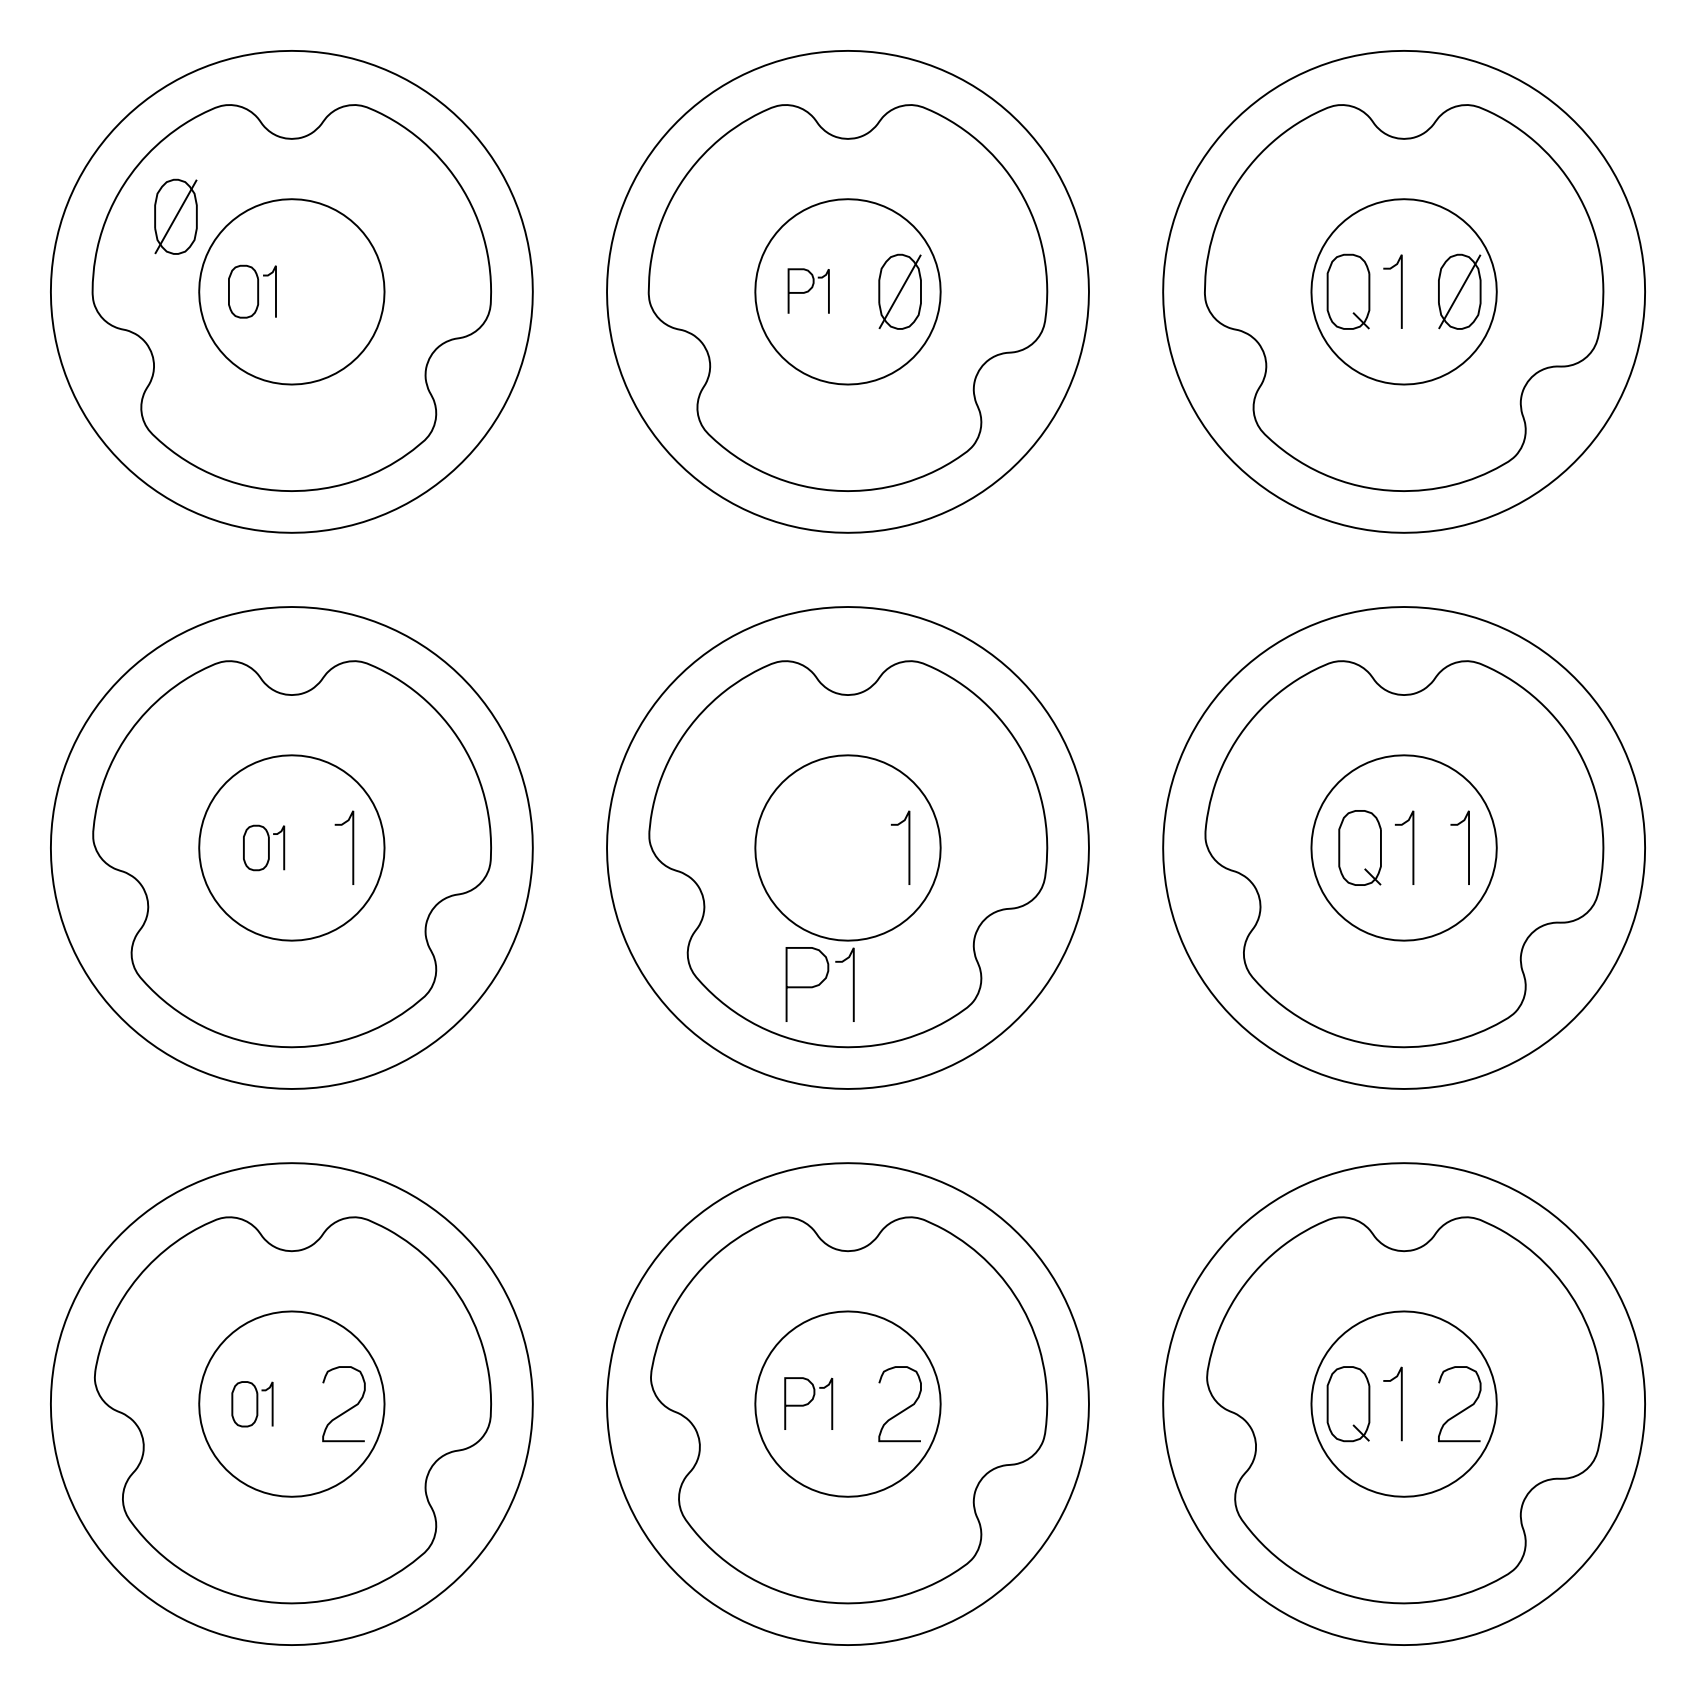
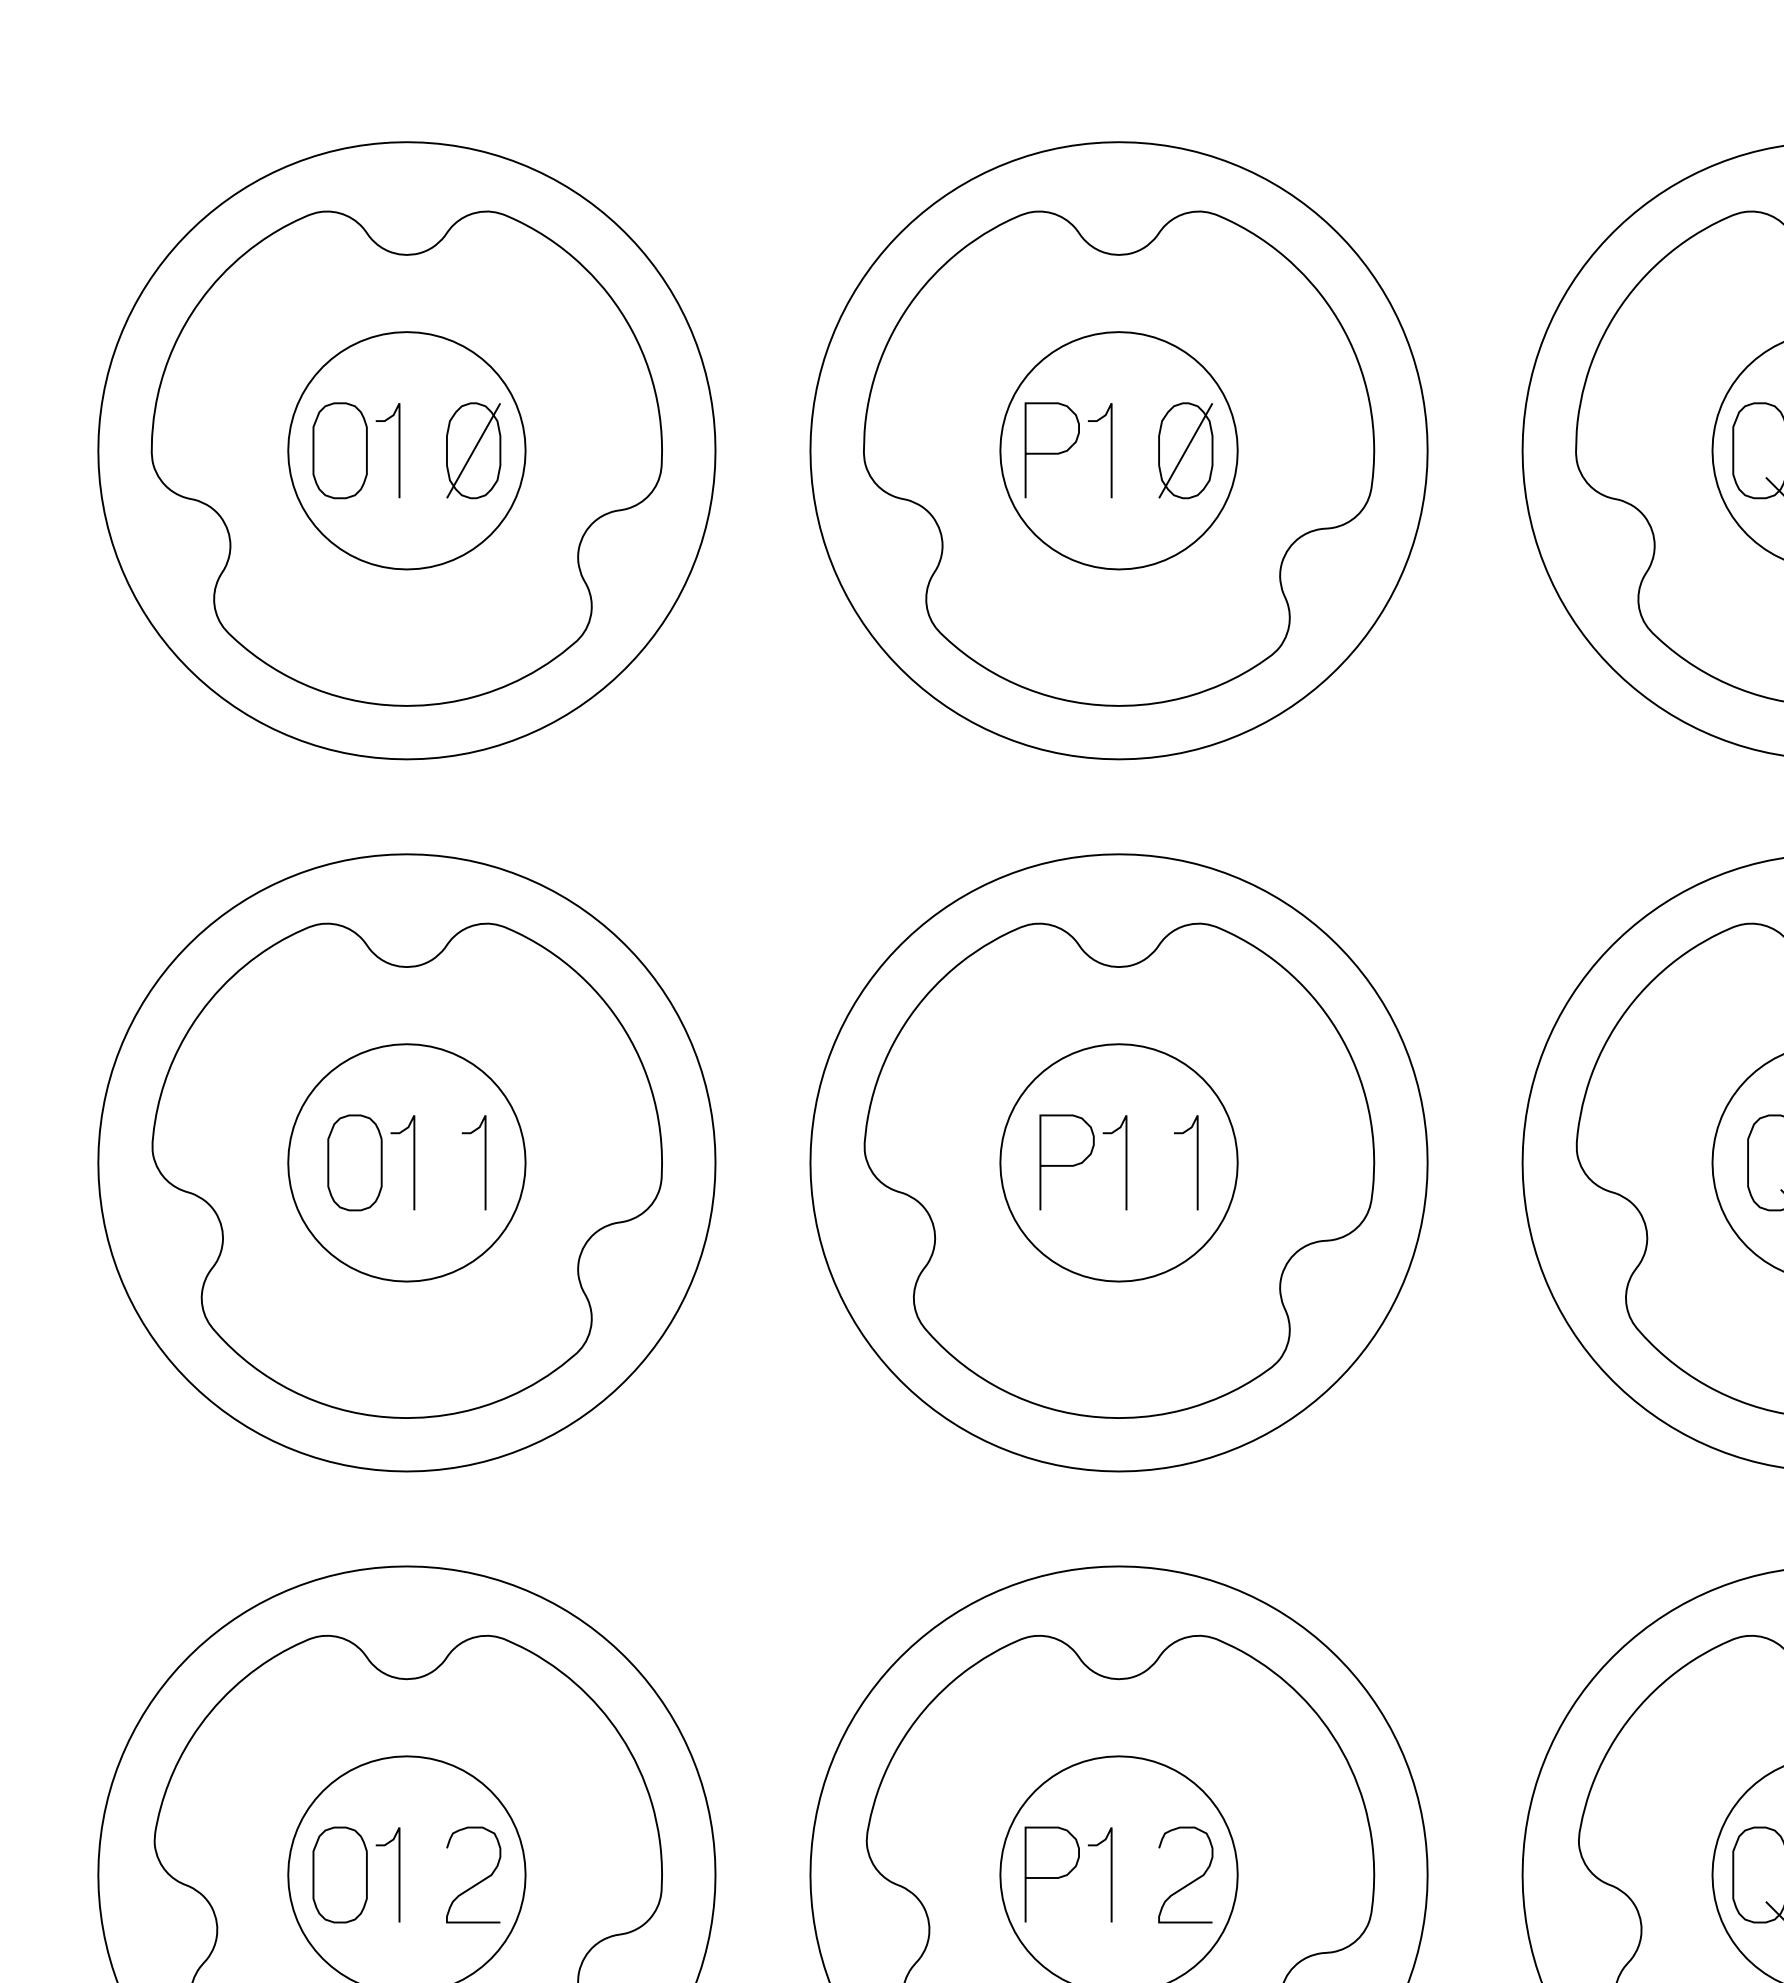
part: (175, 216) -> (473, 450), moved
part: (808, 290) -> (1068, 449), size x1.67
part: (252, 291) -> (356, 450), size x1.43
part: (263, 847) -> (370, 1162), size x1.67
part: (819, 984) -> (1082, 1162), moved
part: (808, 1403) -> (1068, 1874), size x1.43
part: (252, 1404) -> (356, 1875), size x1.67

